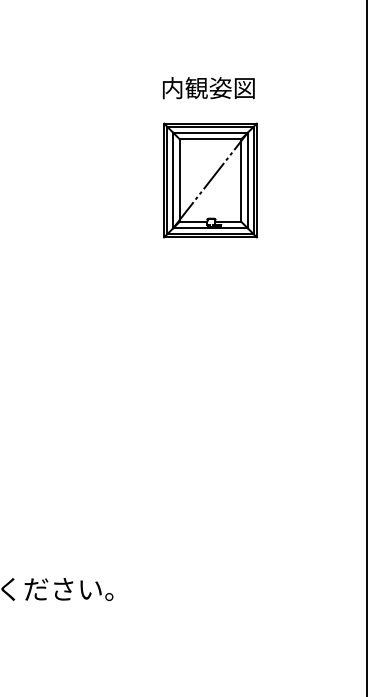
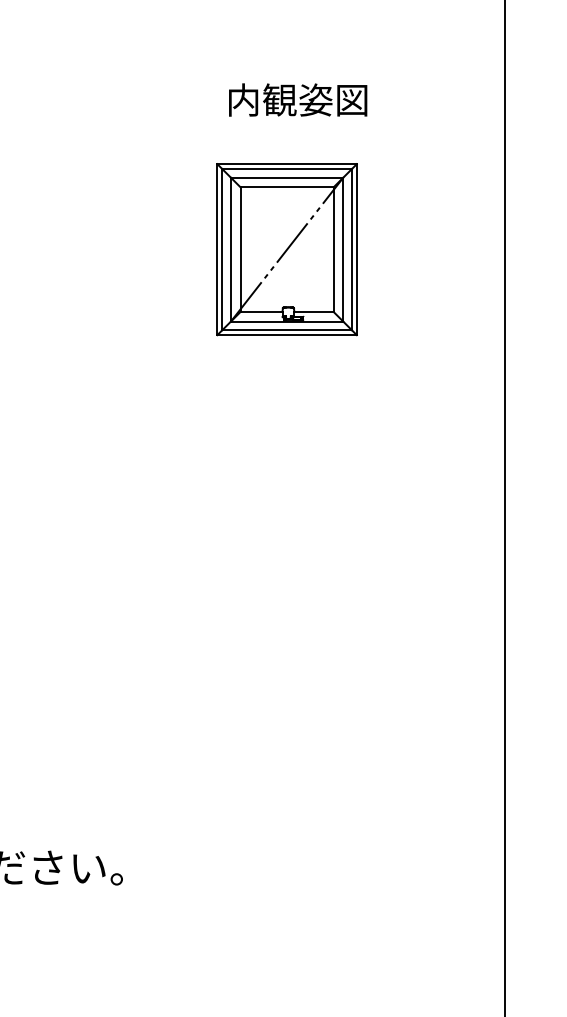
text: (208, 88) -> (297, 100), moved
part: (210, 180) -> (287, 249), moved

